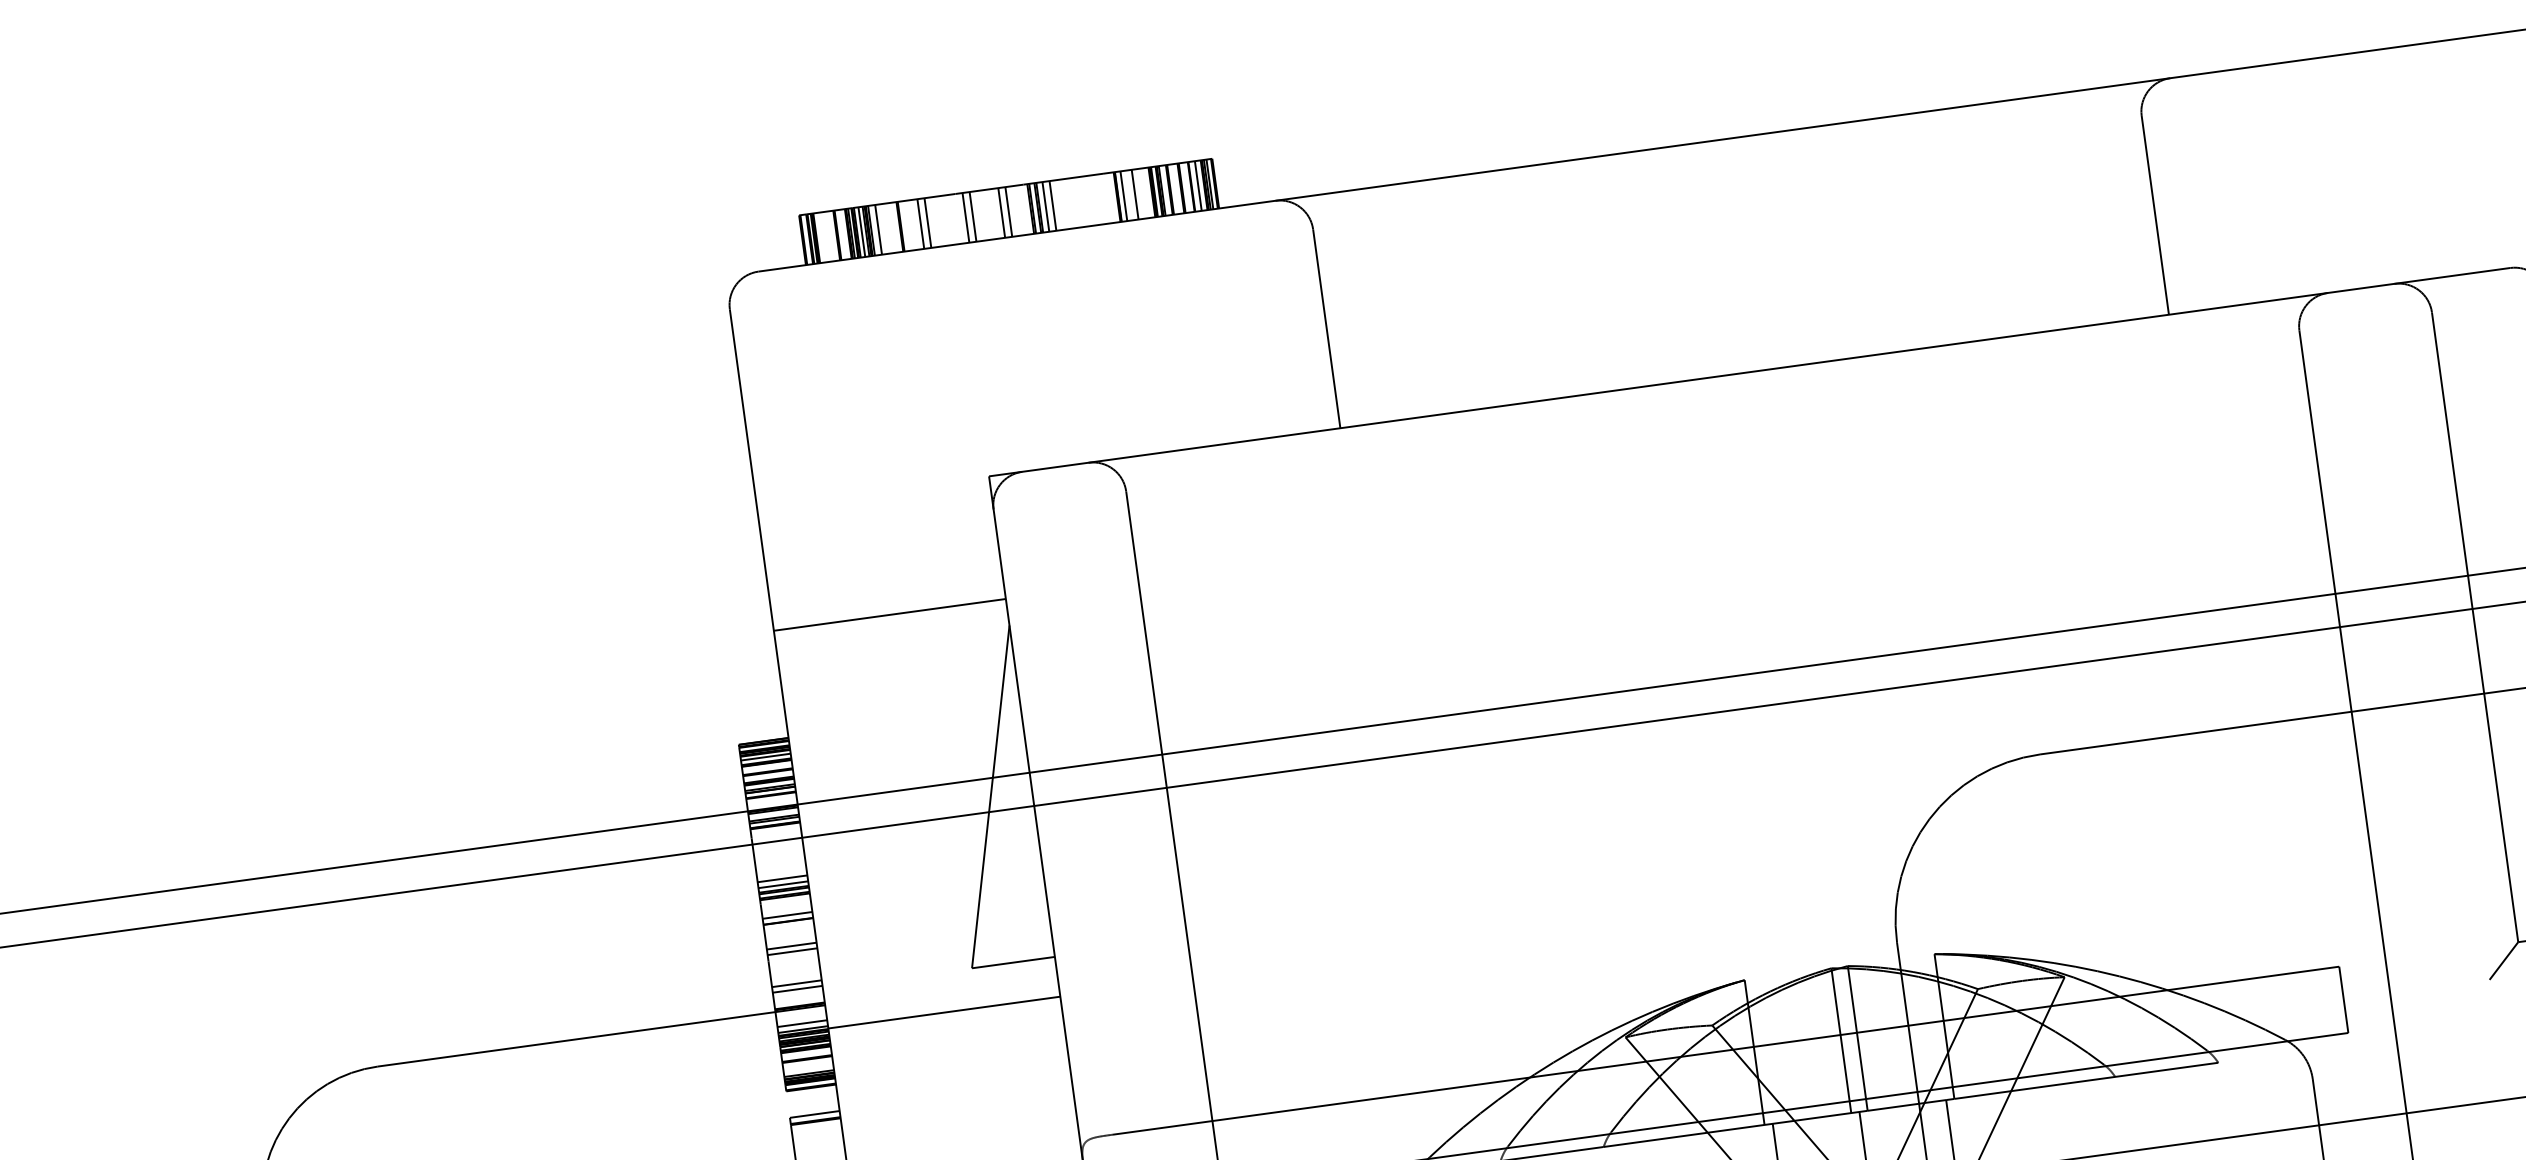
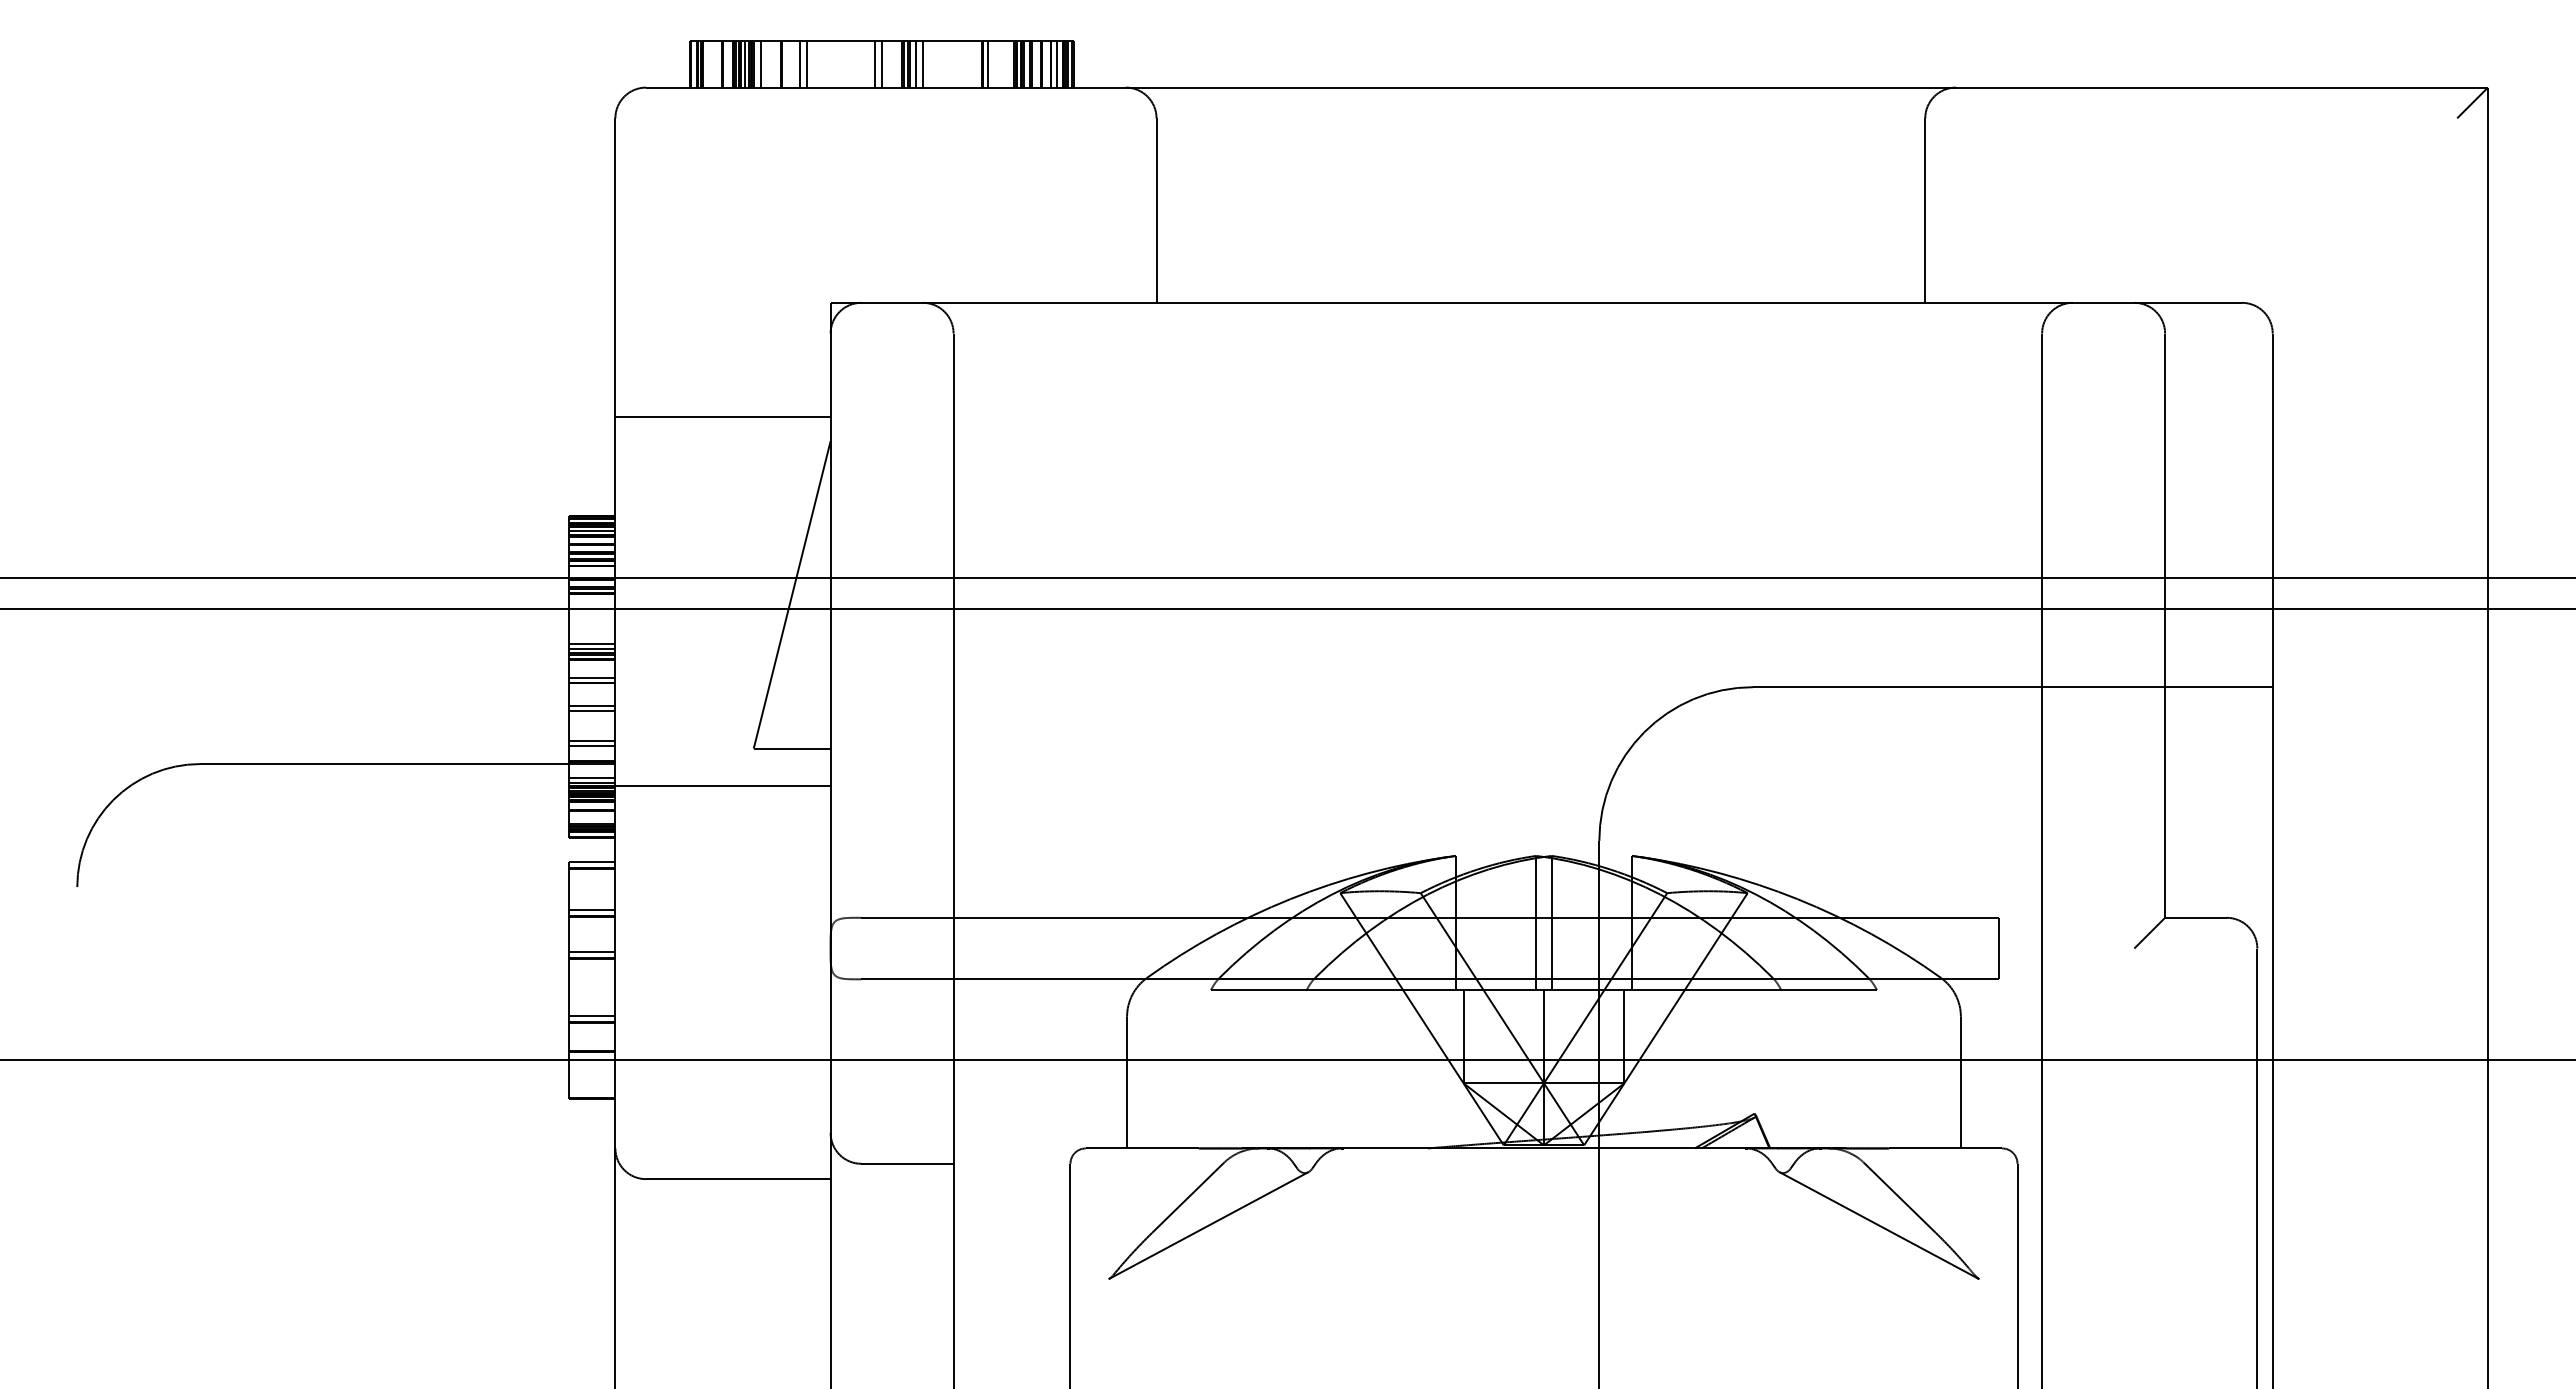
line: (1134, 194) -> (998, 64), removed
line: (973, 216) -> (848, 64), removed
line: (965, 217) -> (841, 64), removed

